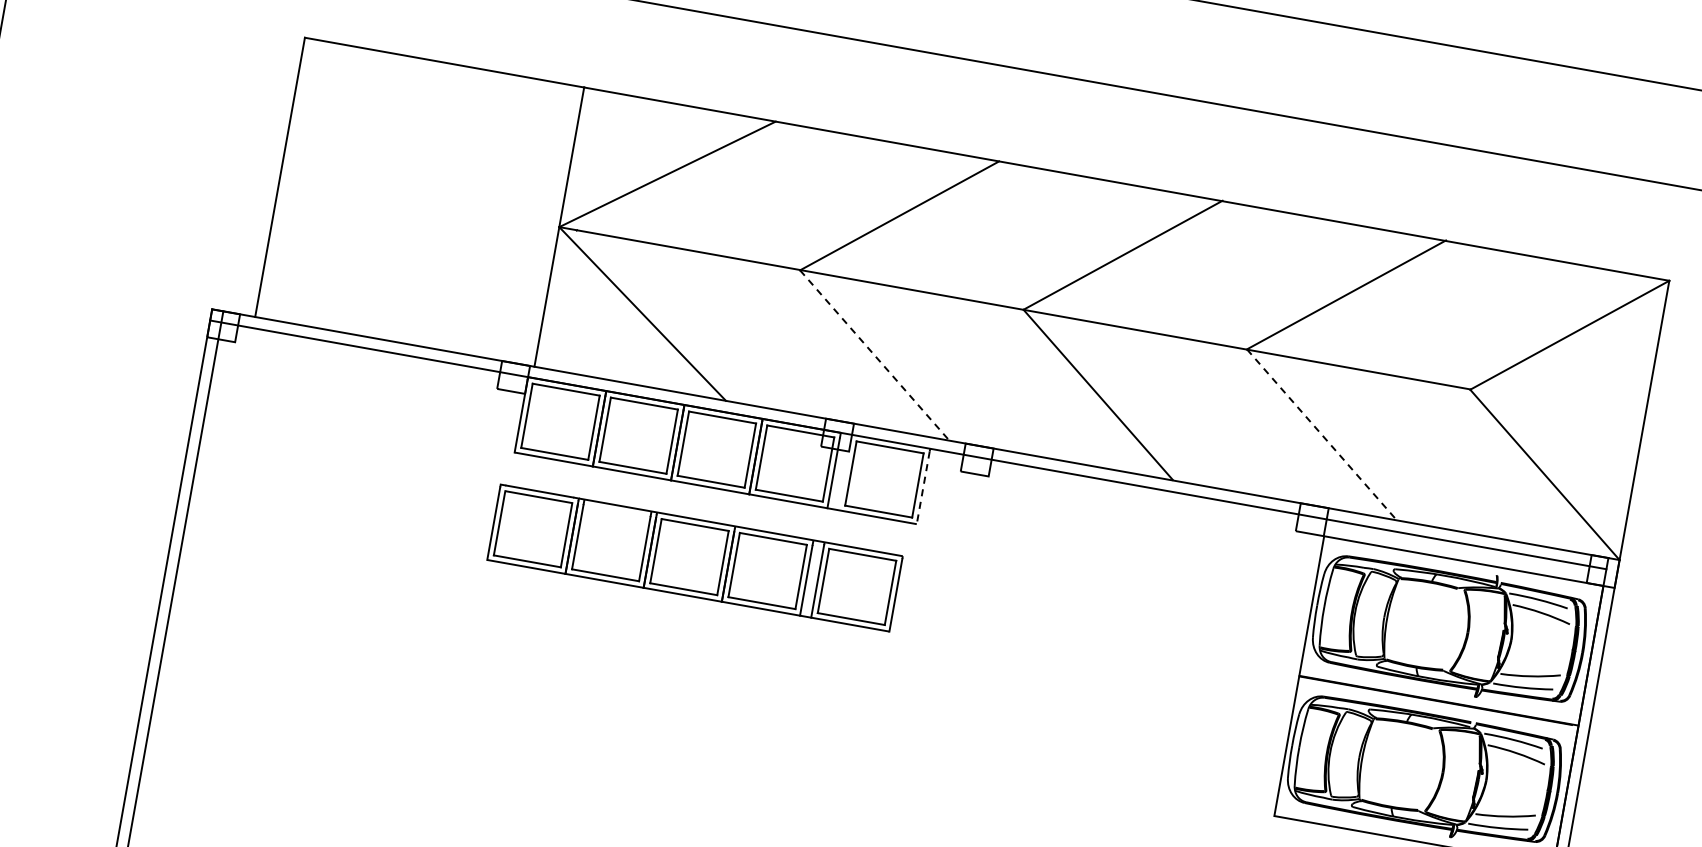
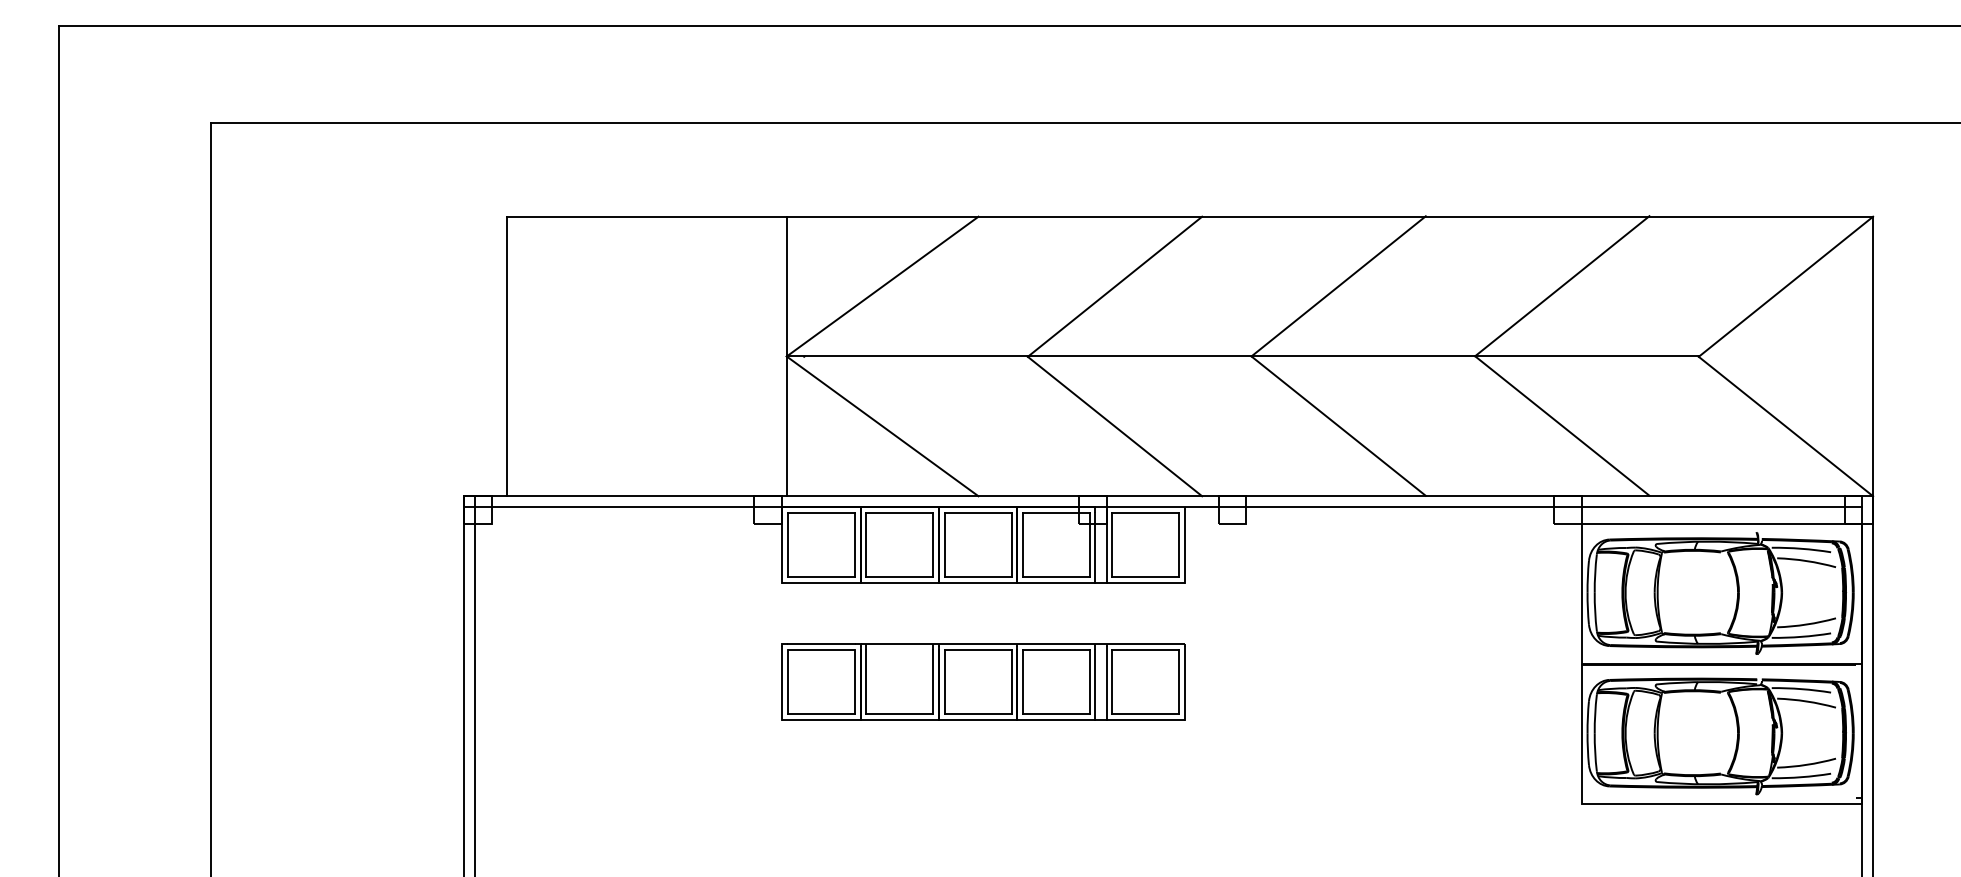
line: (875, 355) -> (1115, 426), dashed -> solid
line: (1321, 434) -> (1562, 425), dashed -> solid
line: (844, 473) -> (1106, 546), added
line: (922, 488) -> (1184, 547), dashed -> solid
part: (695, 557) -> (983, 681), moved

